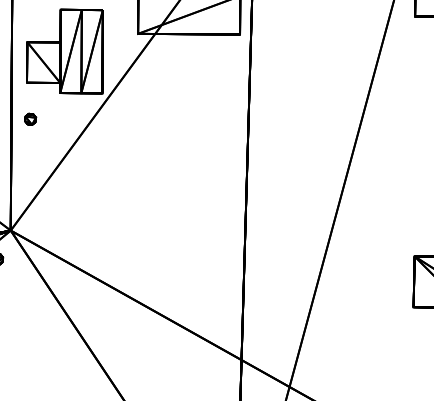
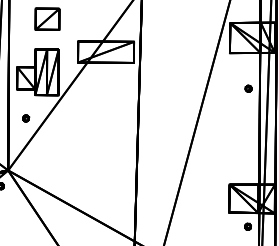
part: (31, 119) -> (26, 118), moved

